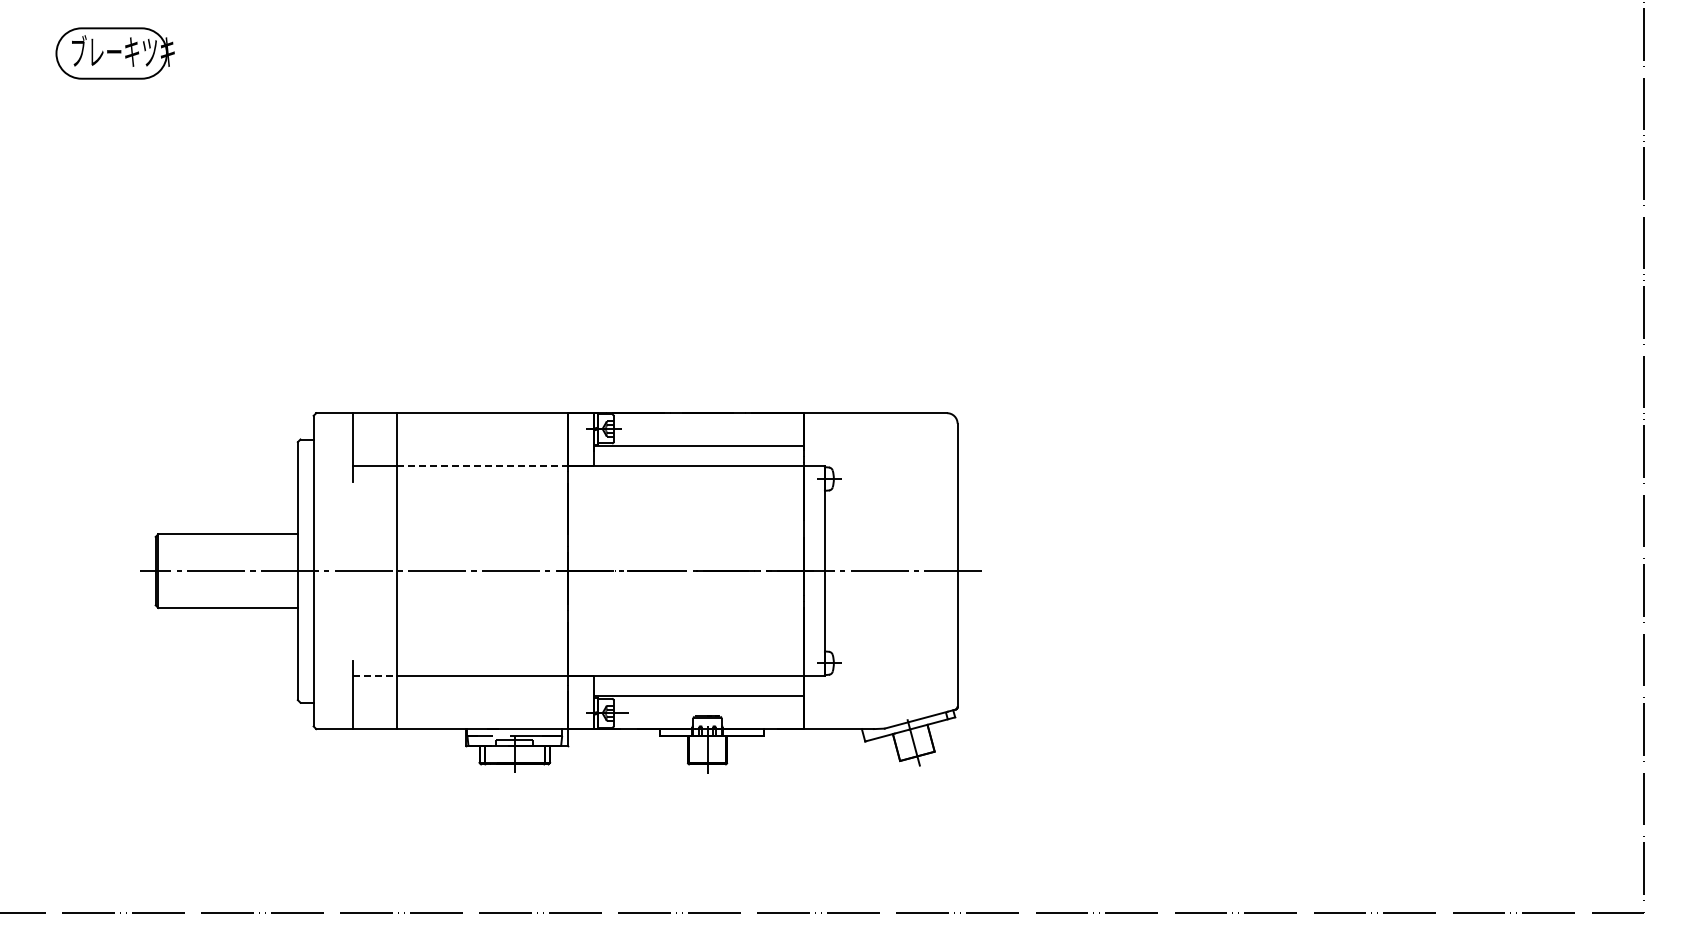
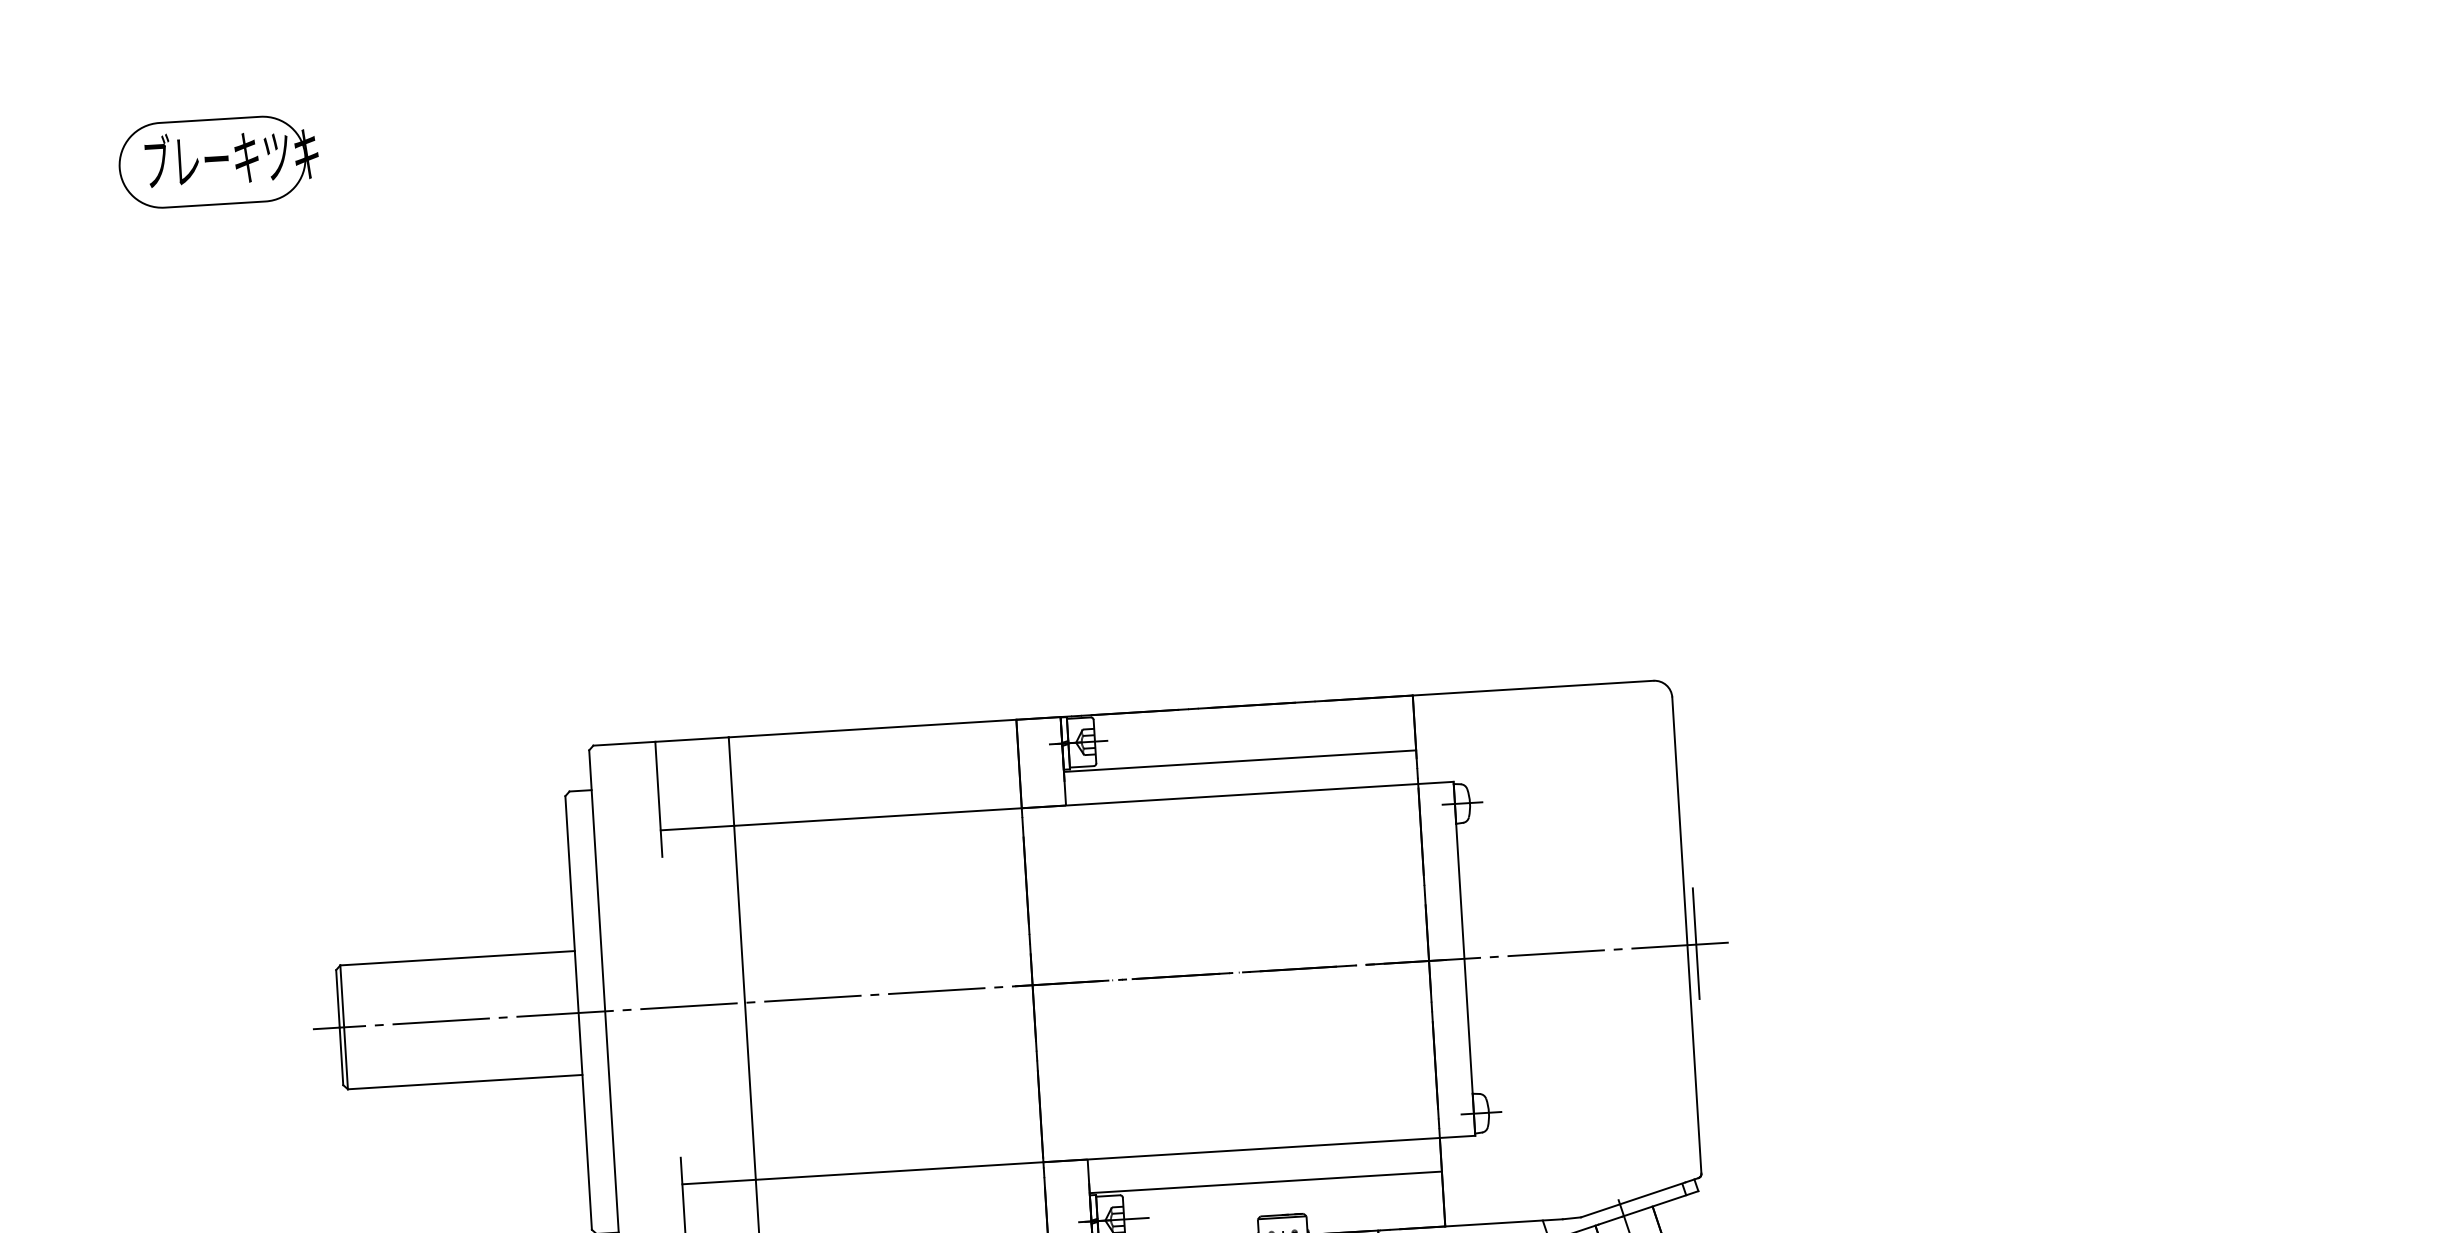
line: (482, 465) -> (878, 816), dashed -> solid
line: (962, 570) -> (1695, 943), added
line: (375, 676) -> (719, 1182), dashed -> solid

